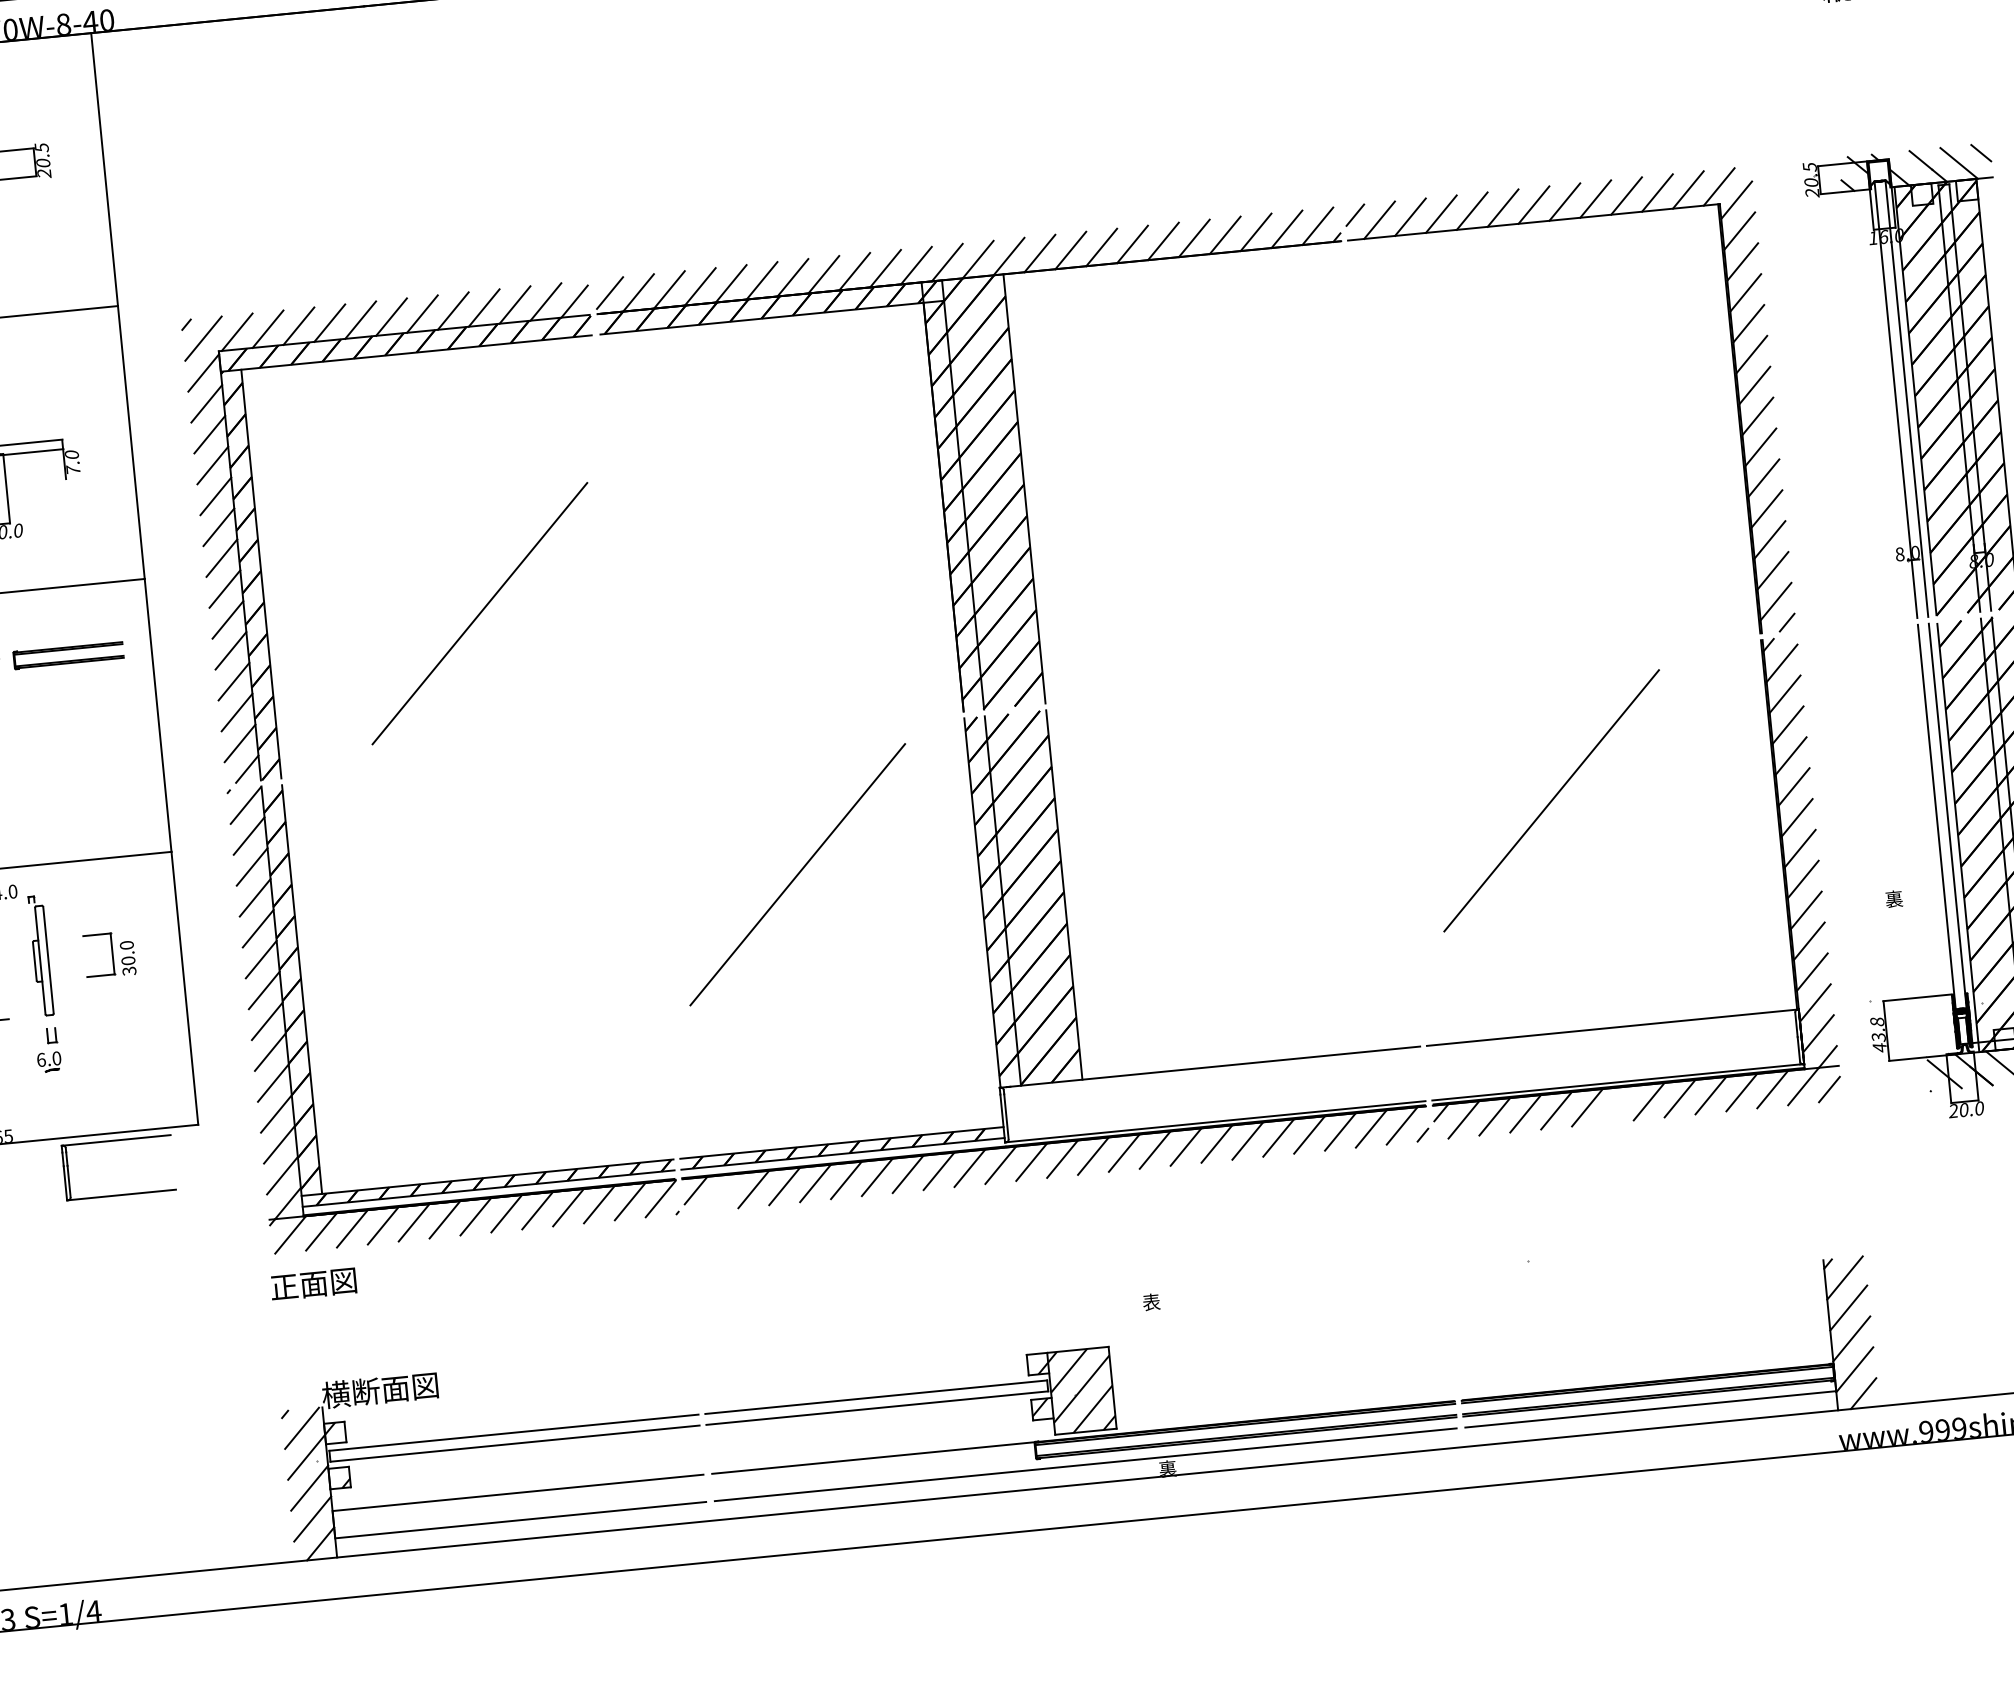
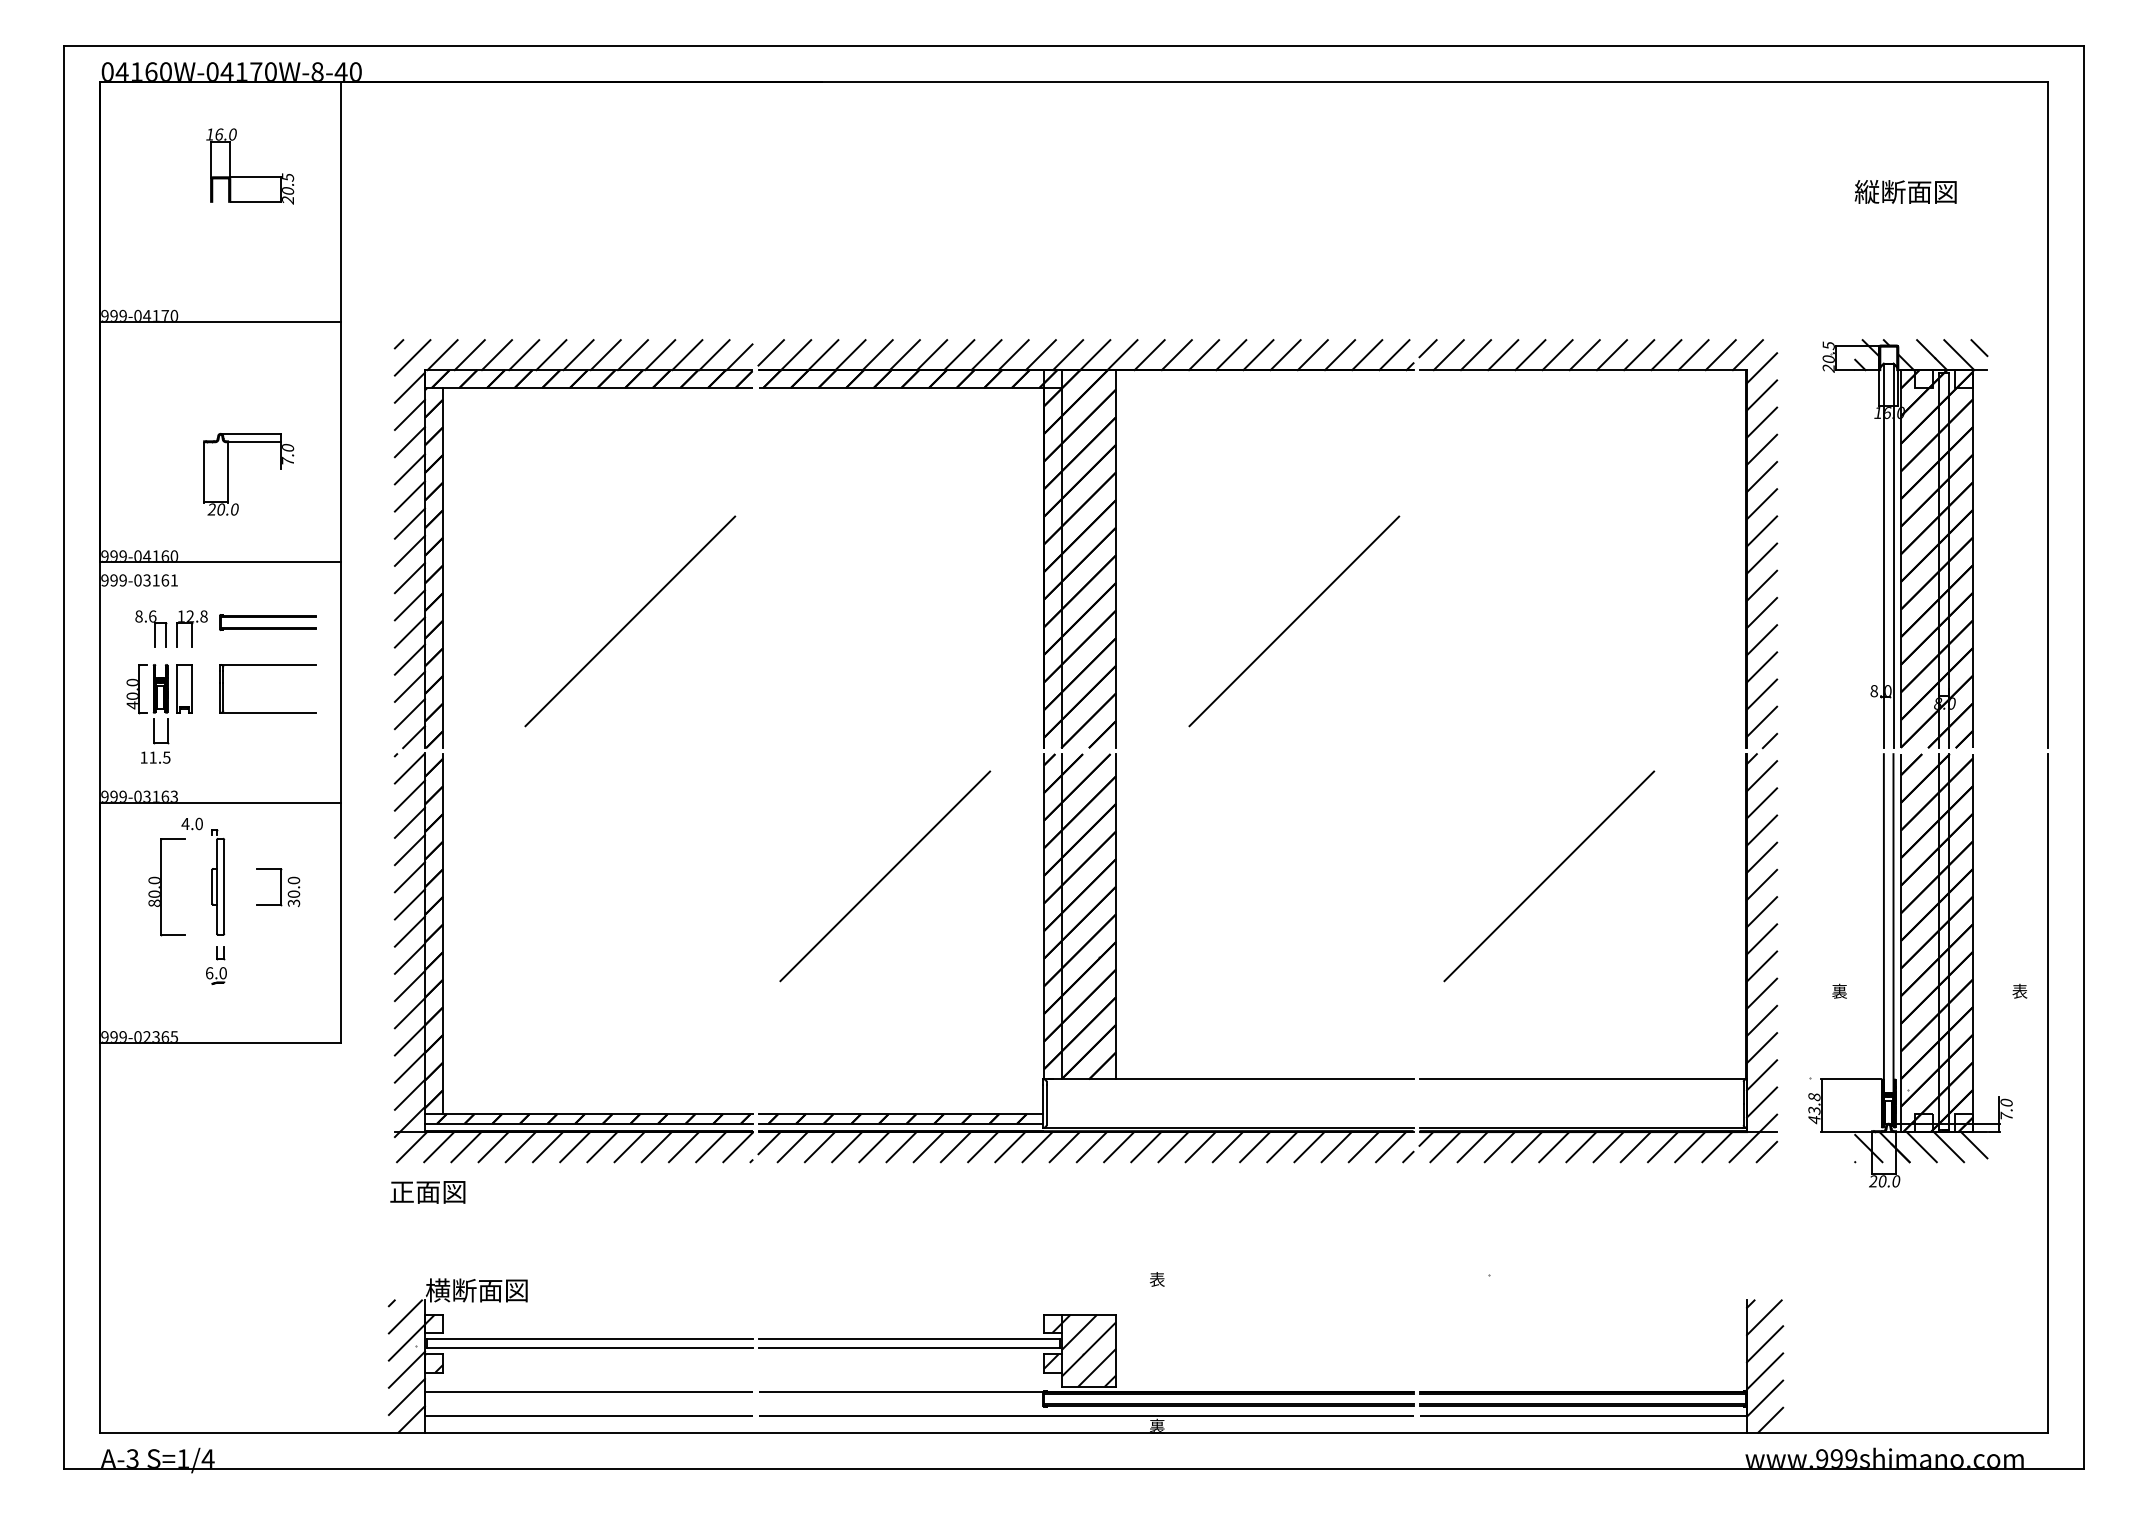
line: (1234, 539) -> (1294, 621), added
line: (1618, 1105) -> (1581, 1147), added
part: (115, 1141) -> (267, 665), moved
line: (722, 1192) -> (792, 1147), added

